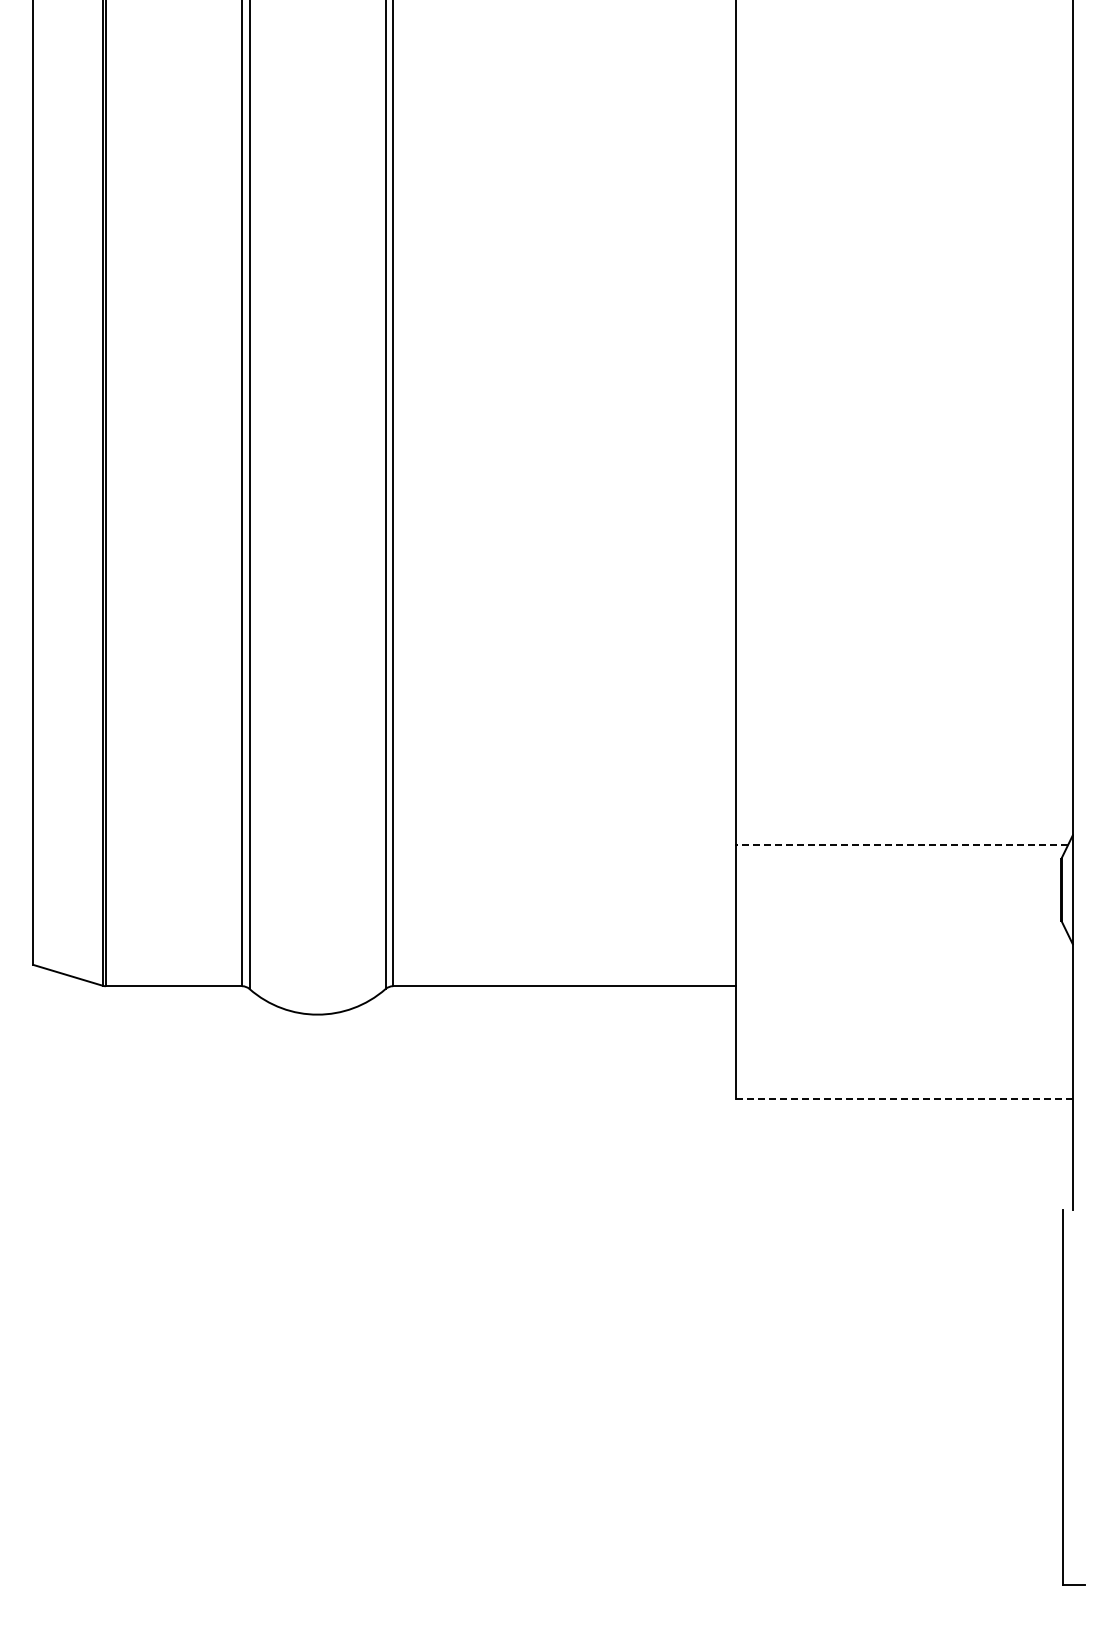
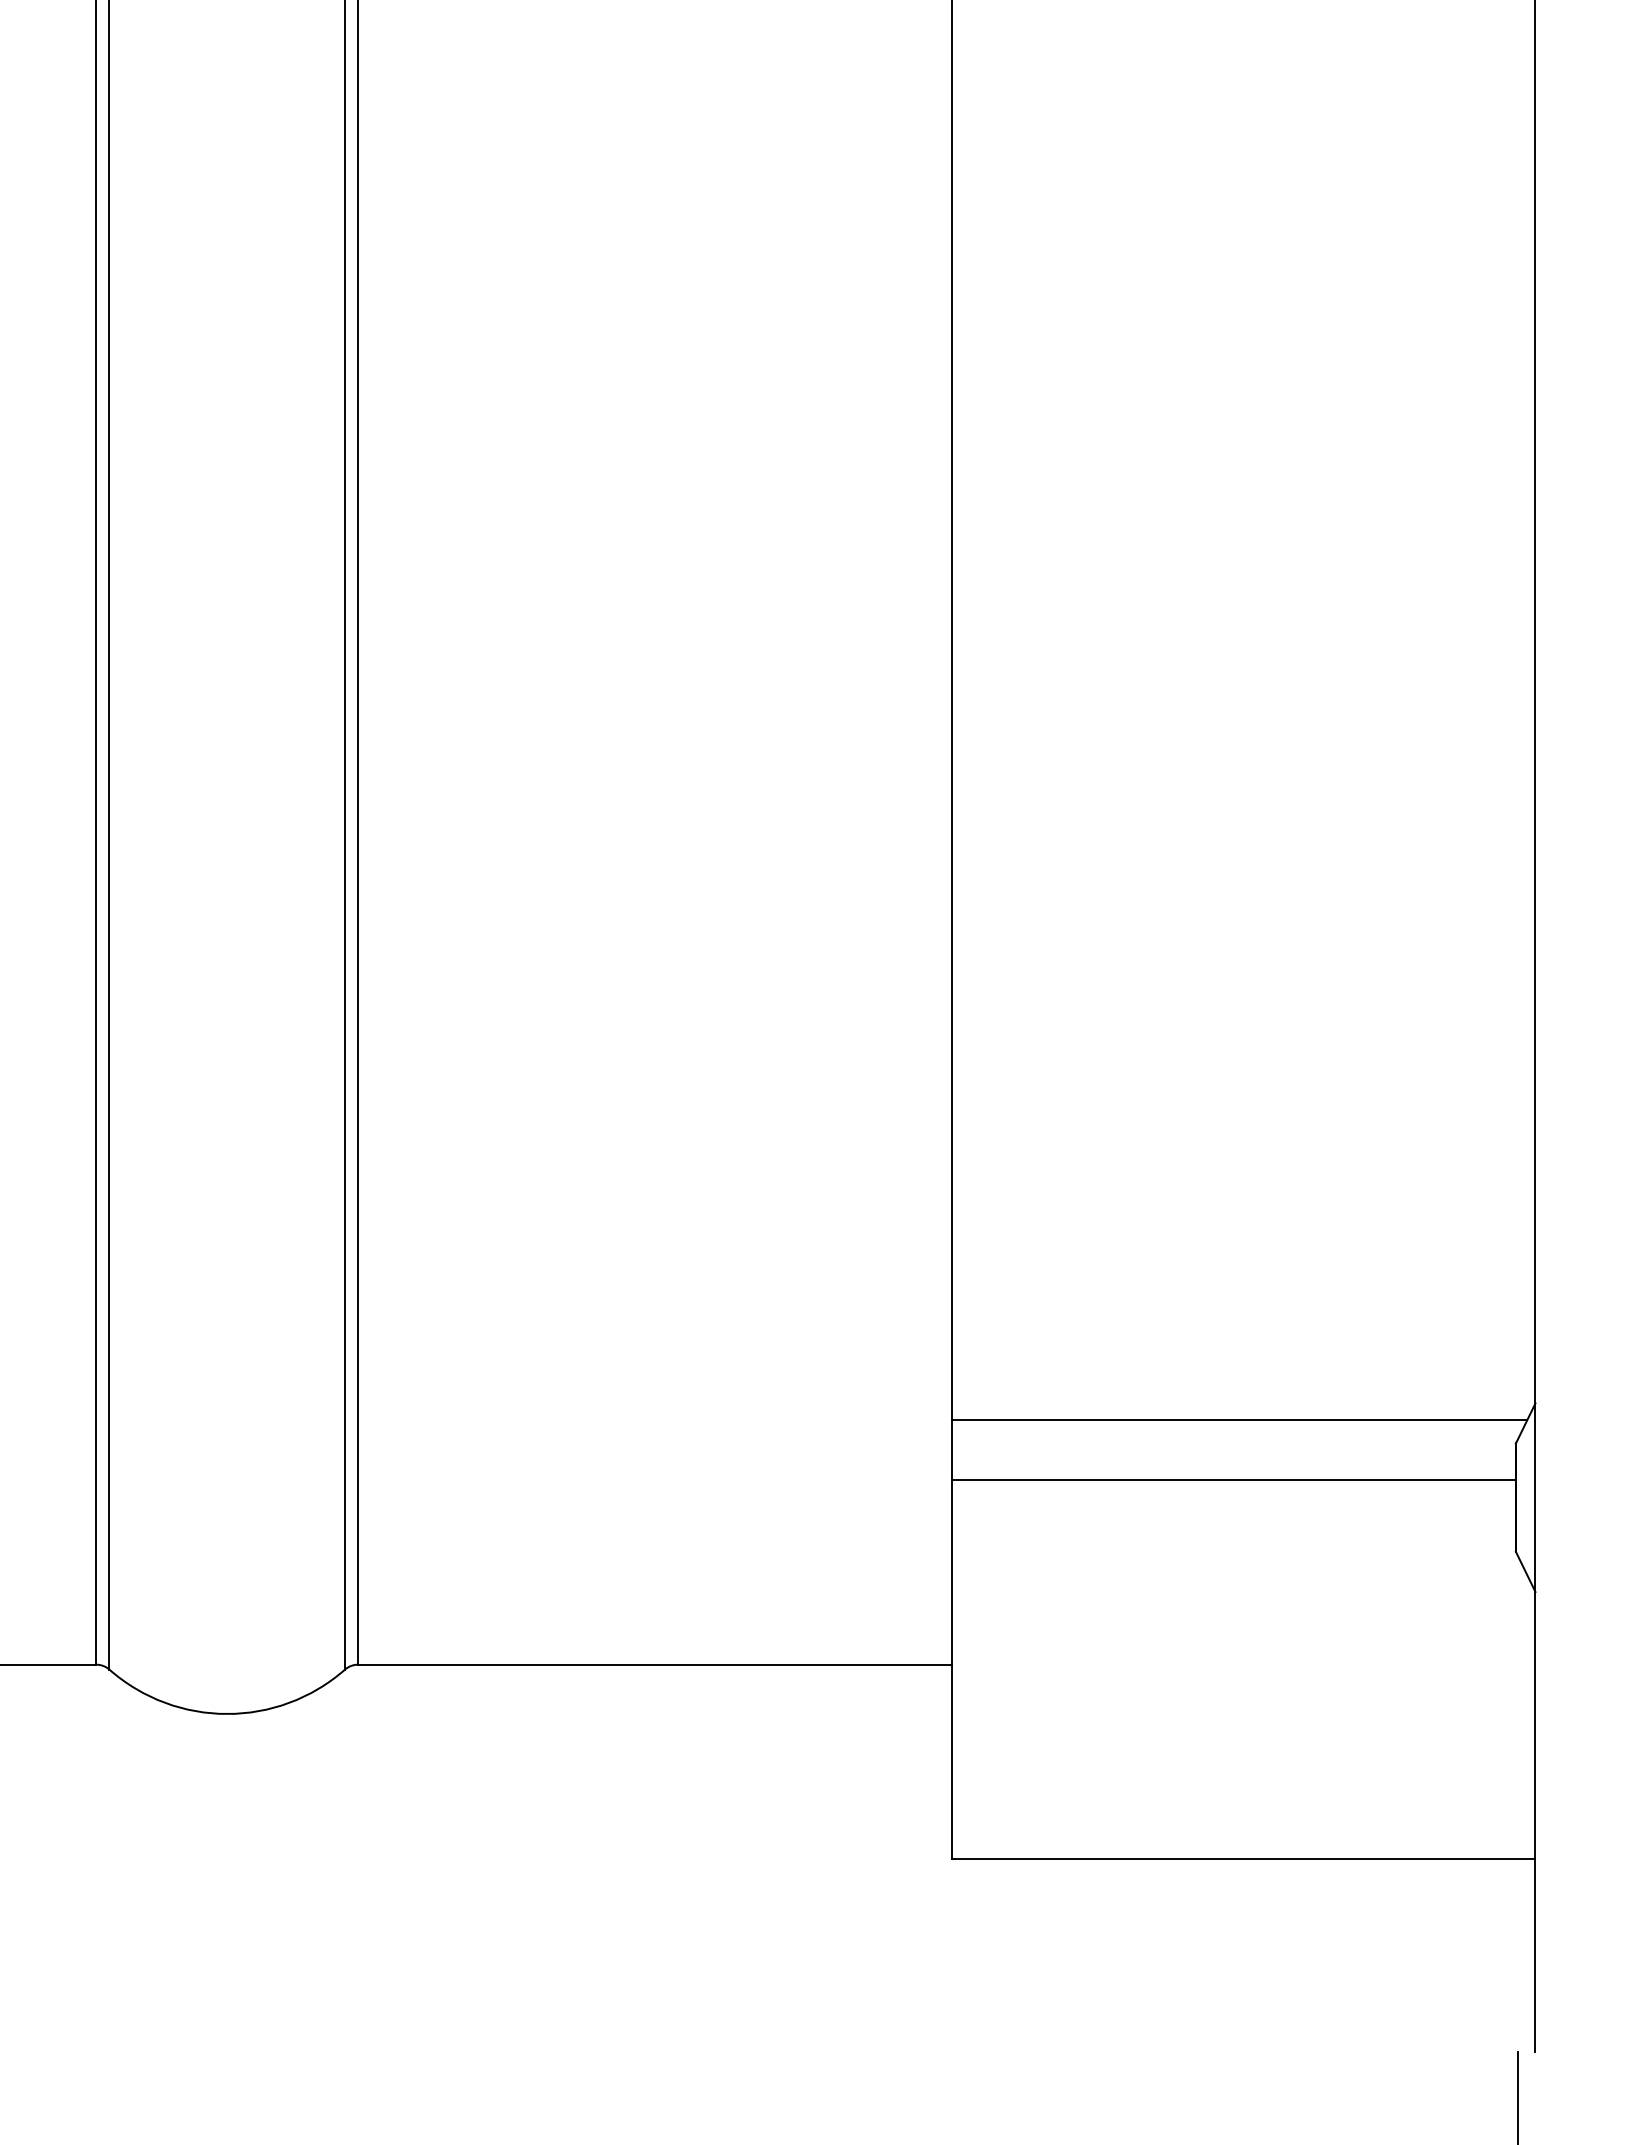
line: (901, 844) -> (1238, 1419), dashed -> solid
line: (898, 879) -> (1233, 1479), added
line: (904, 1098) -> (1243, 1859), dashed -> solid

